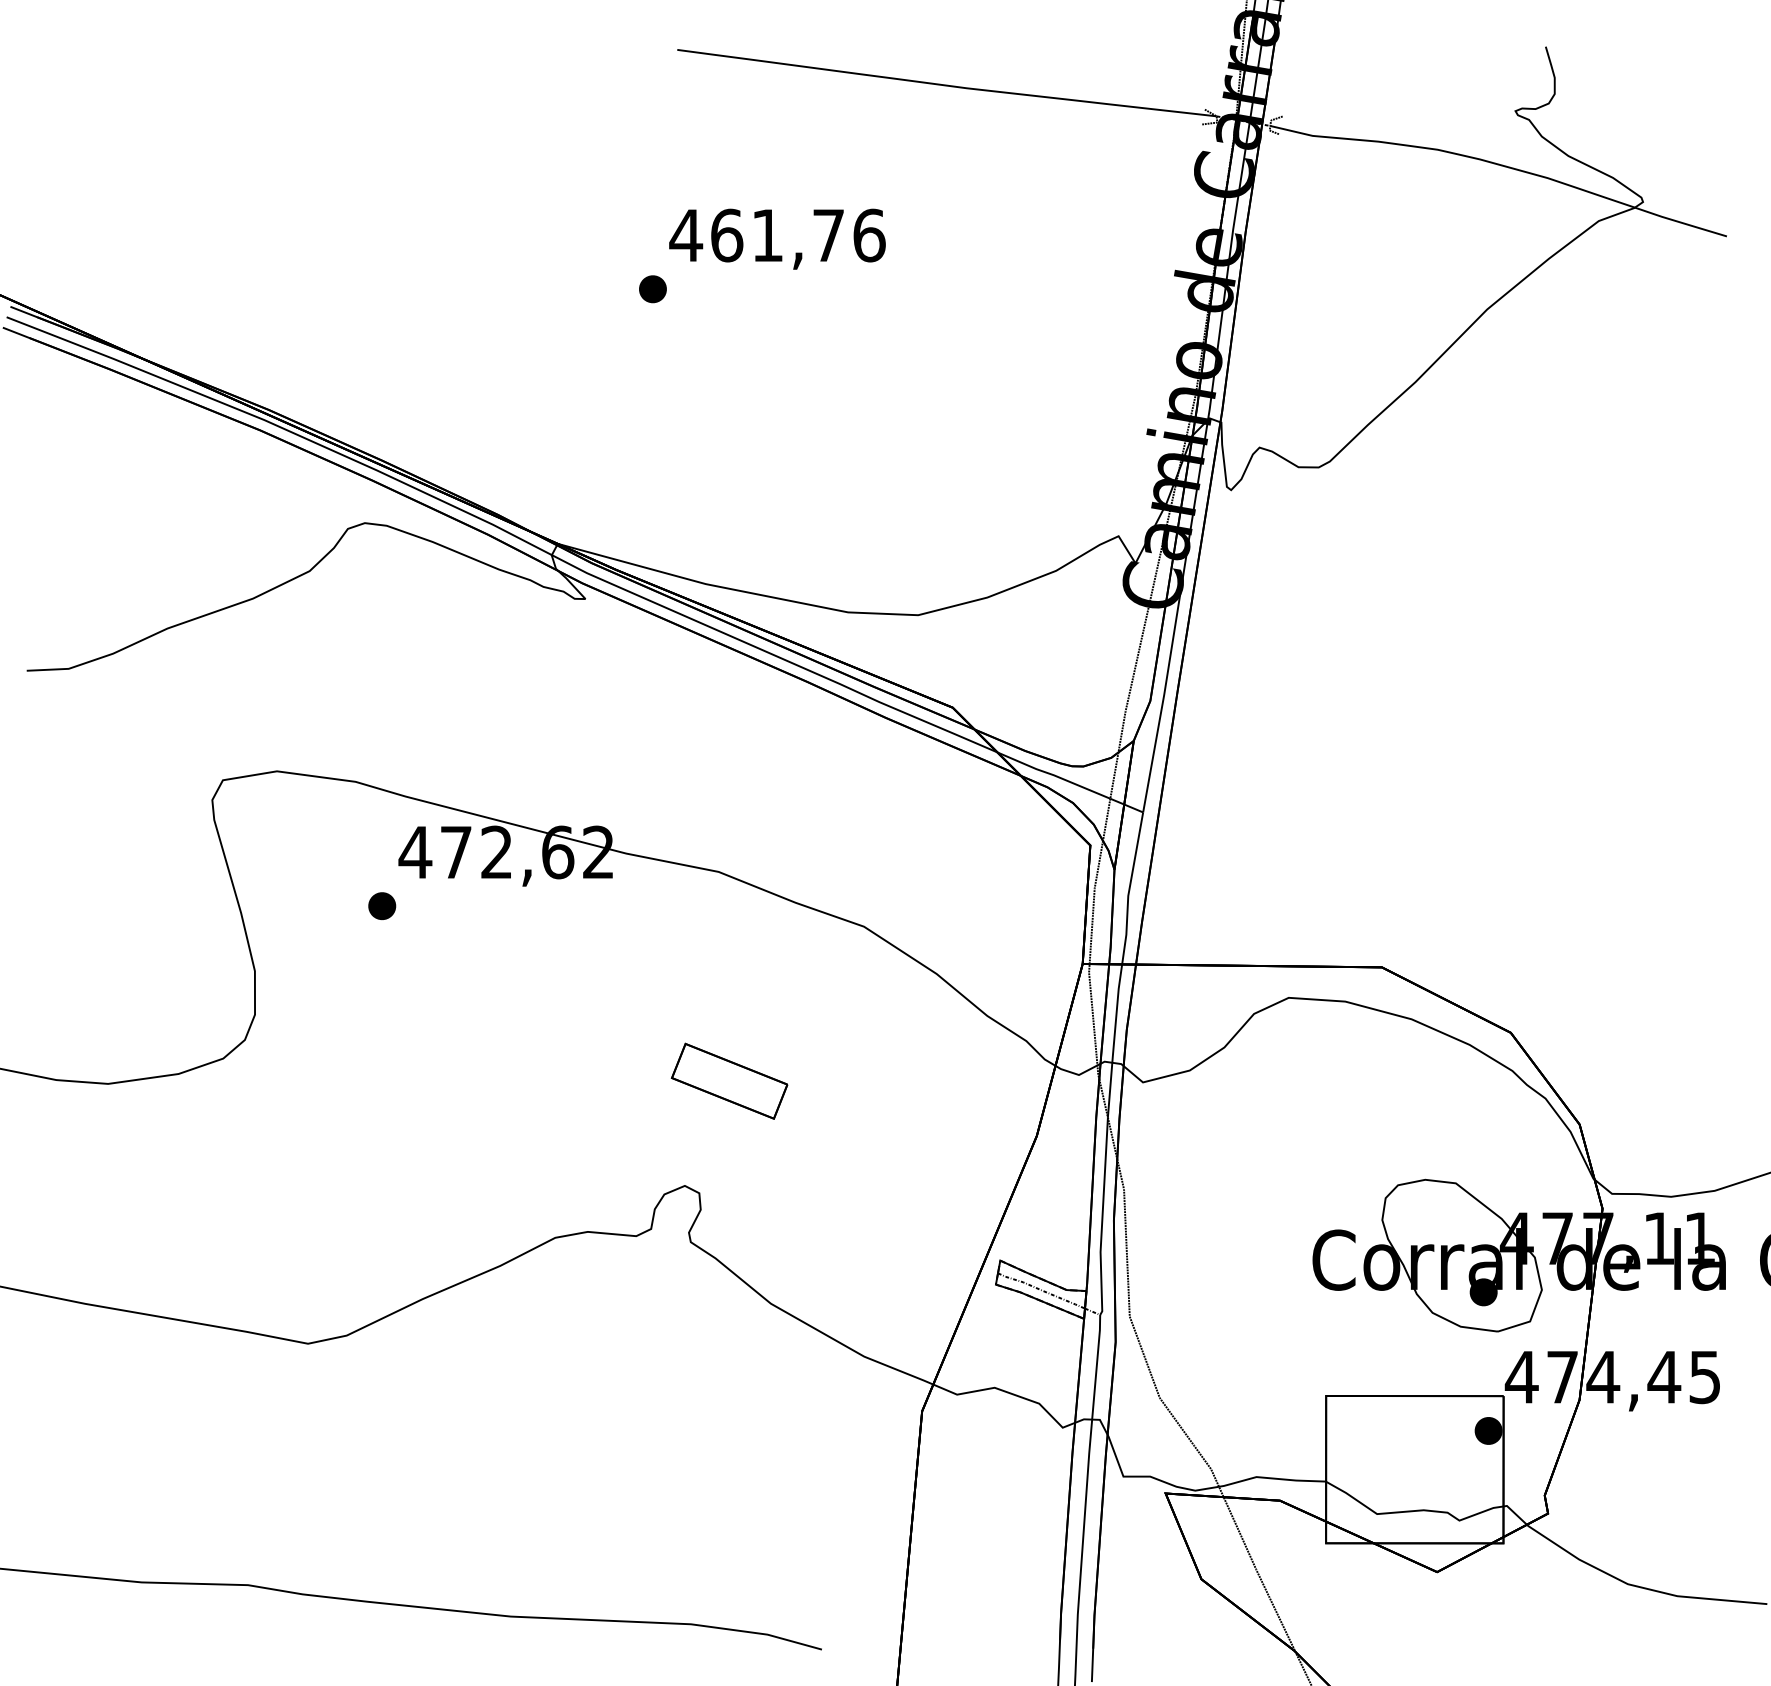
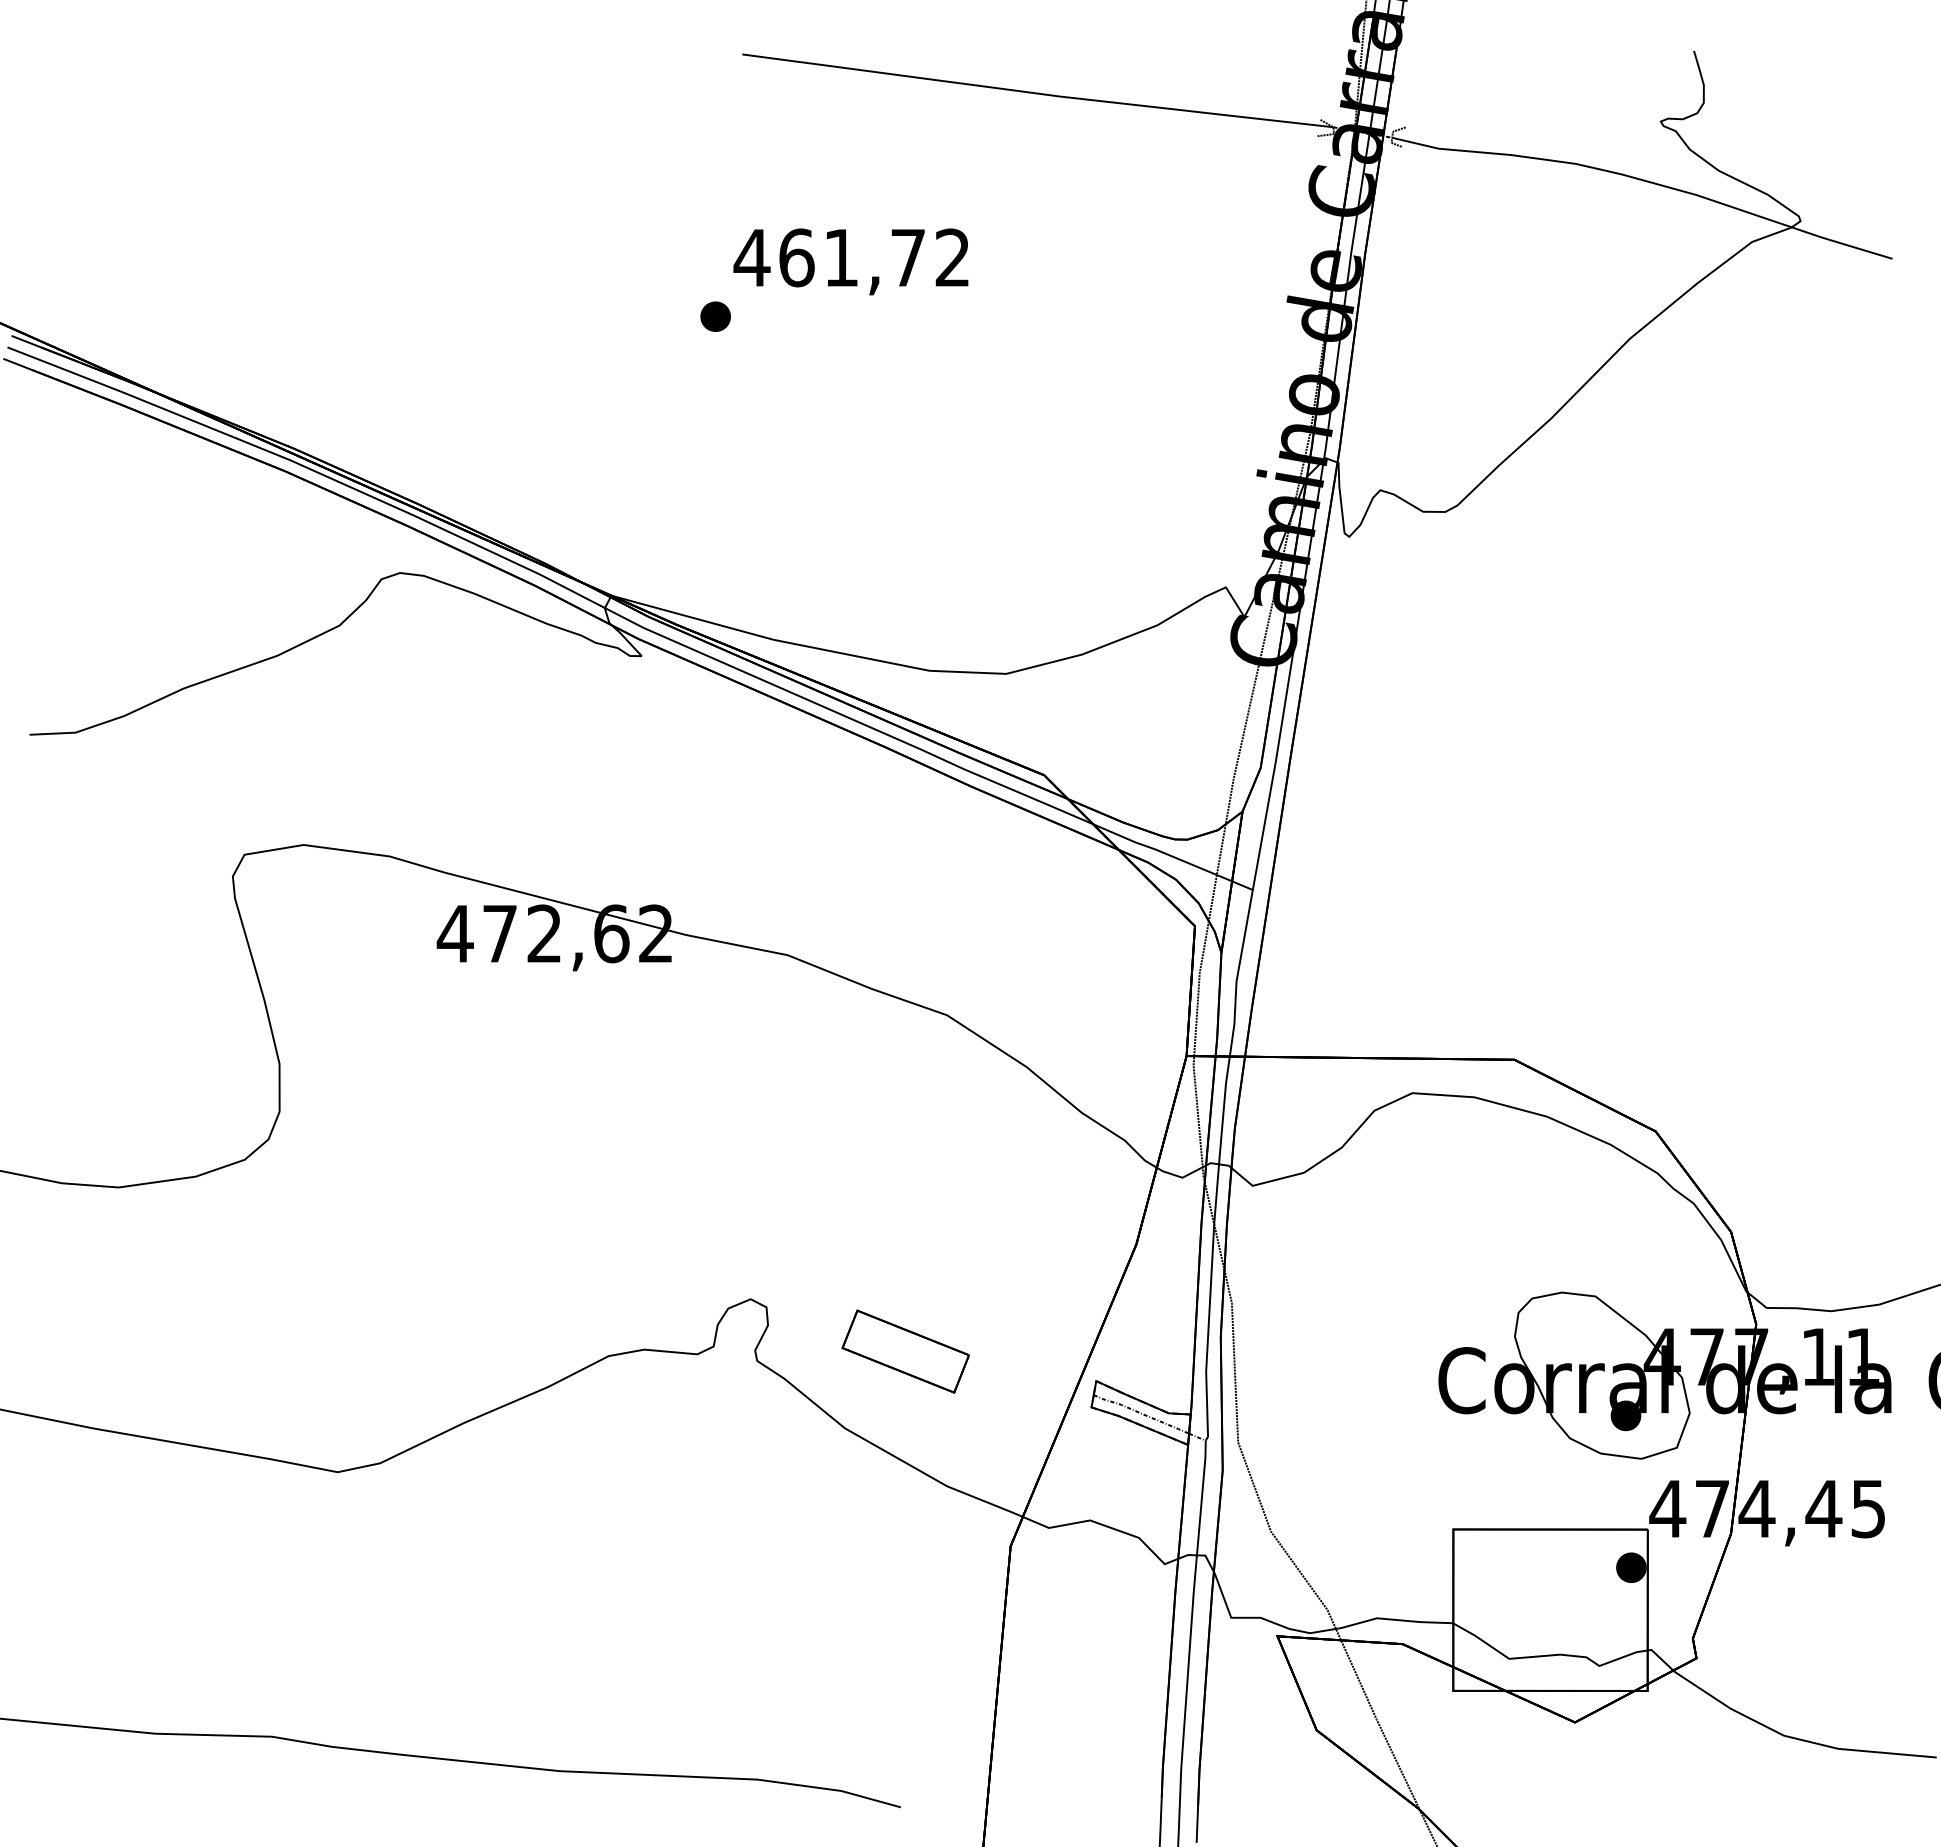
text: (869, 235) -> (952, 257), 461,76 -> 461,72
part: (381, 905) -> (418, 992), removed
part: (729, 1081) -> (905, 1351), moved

